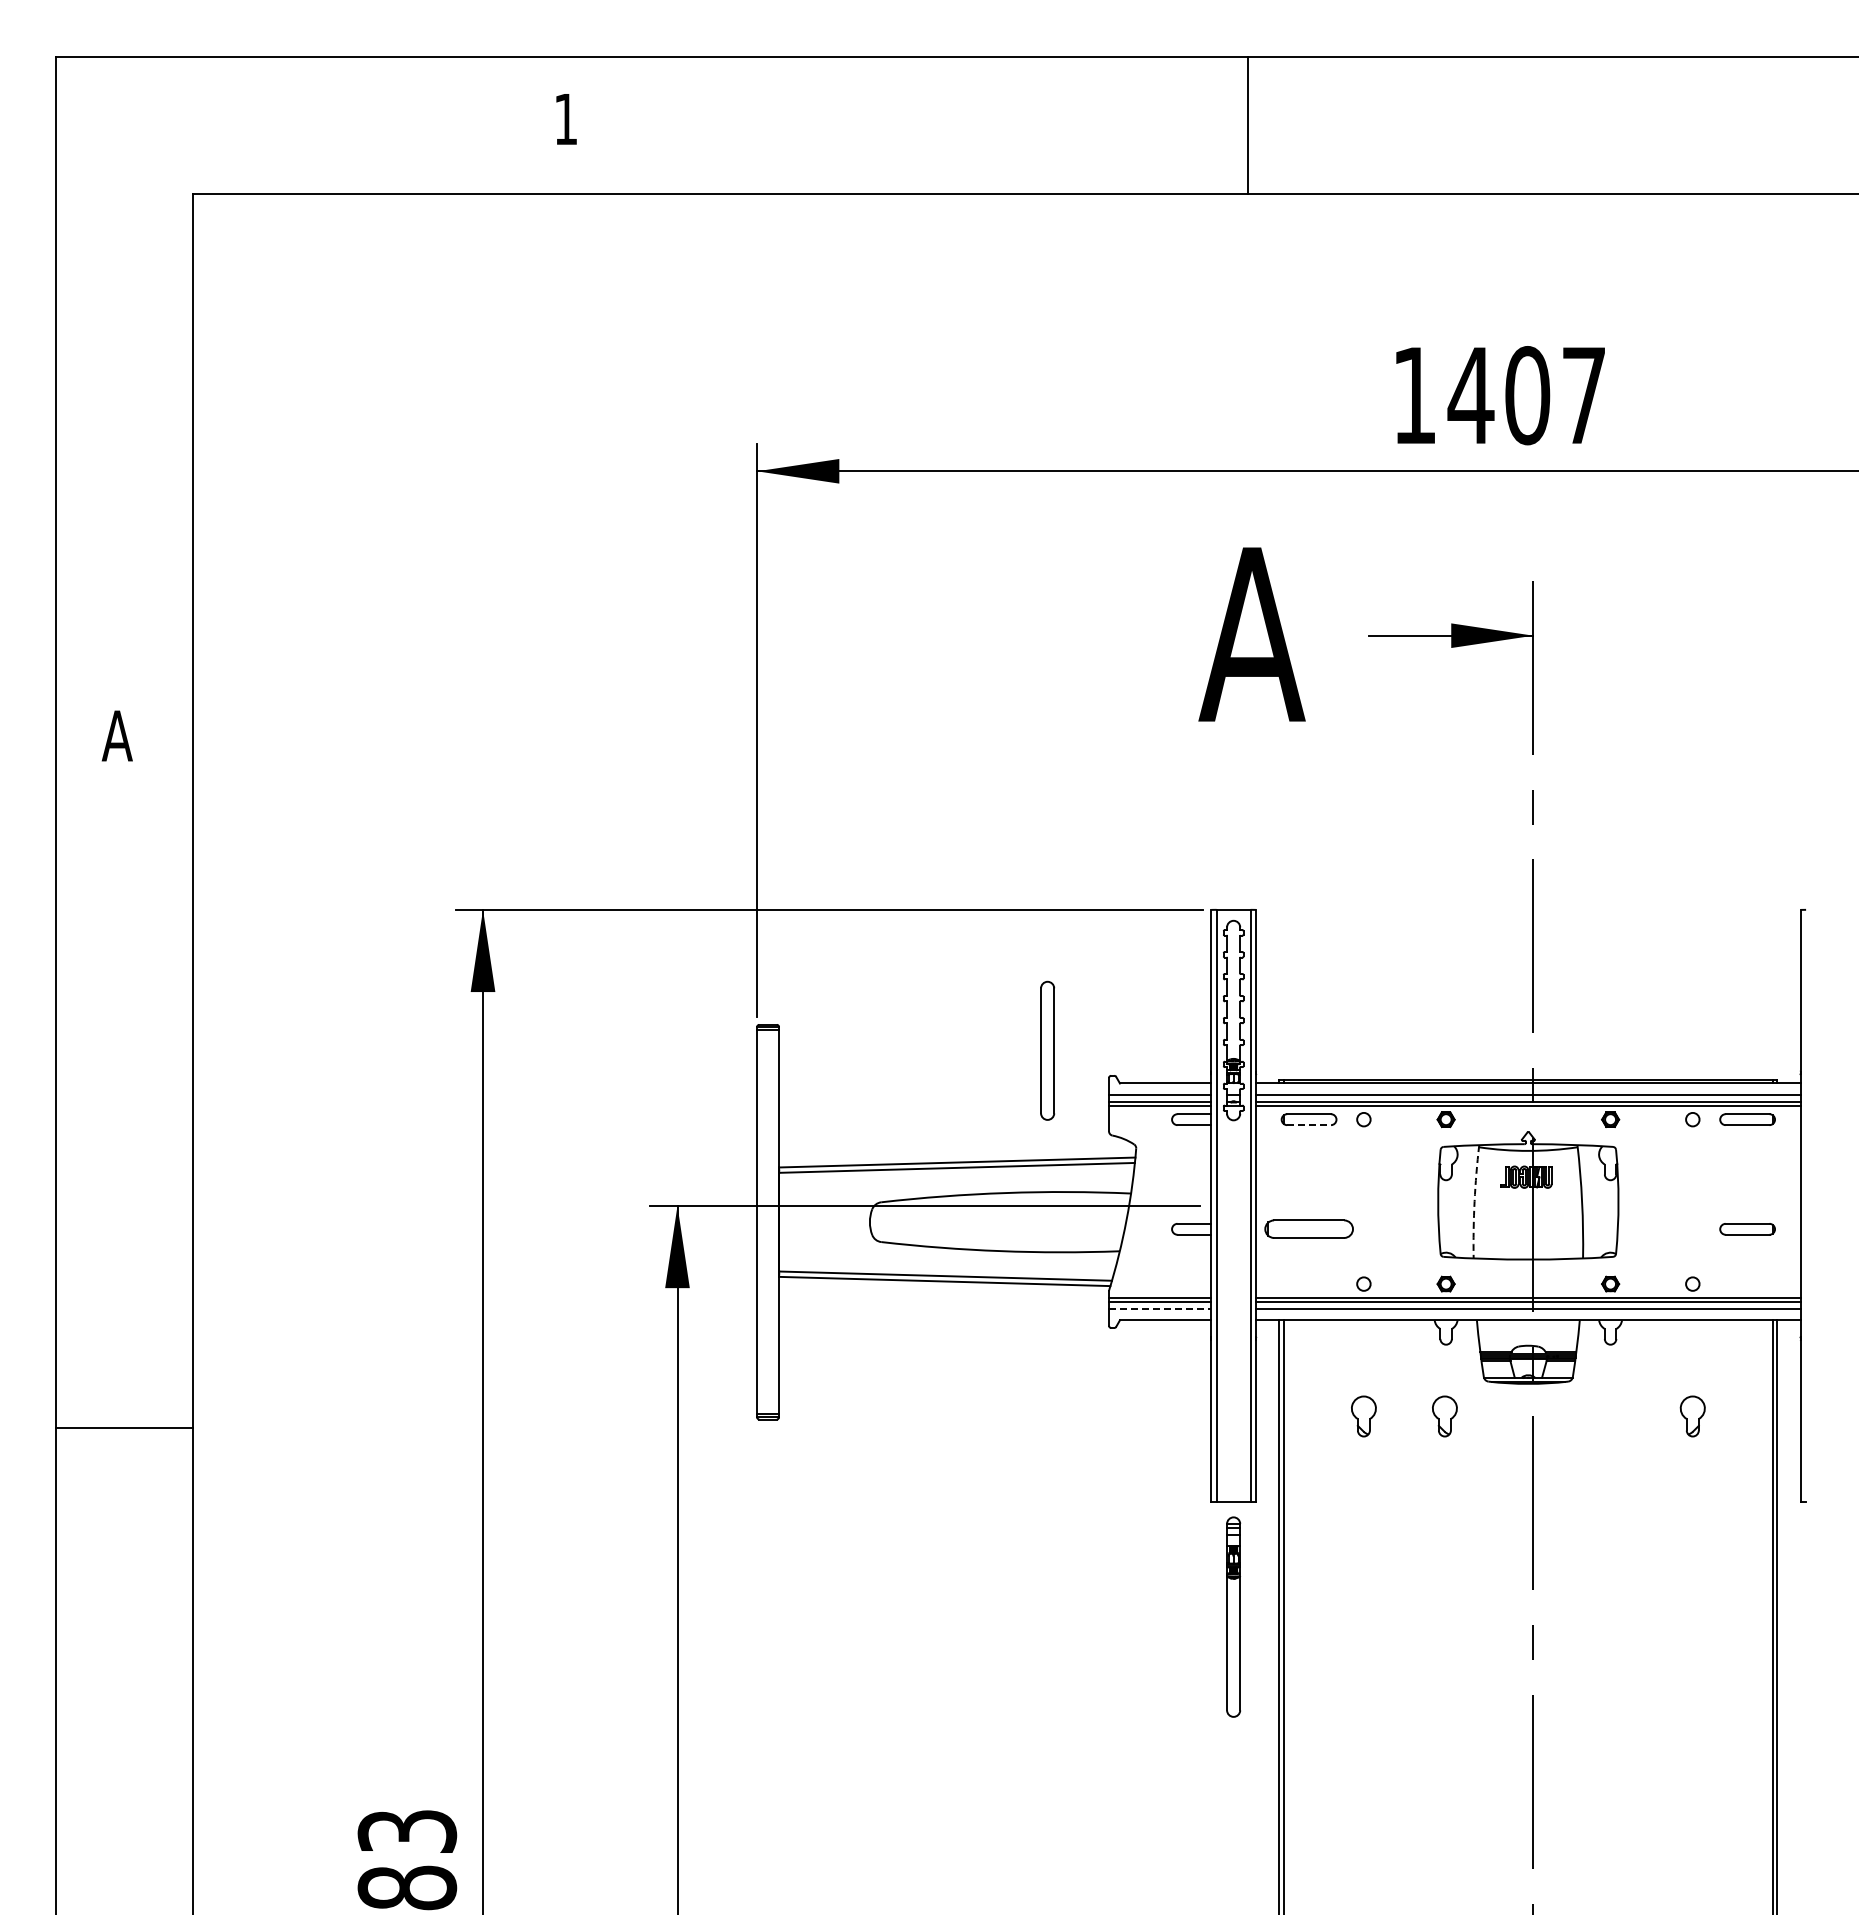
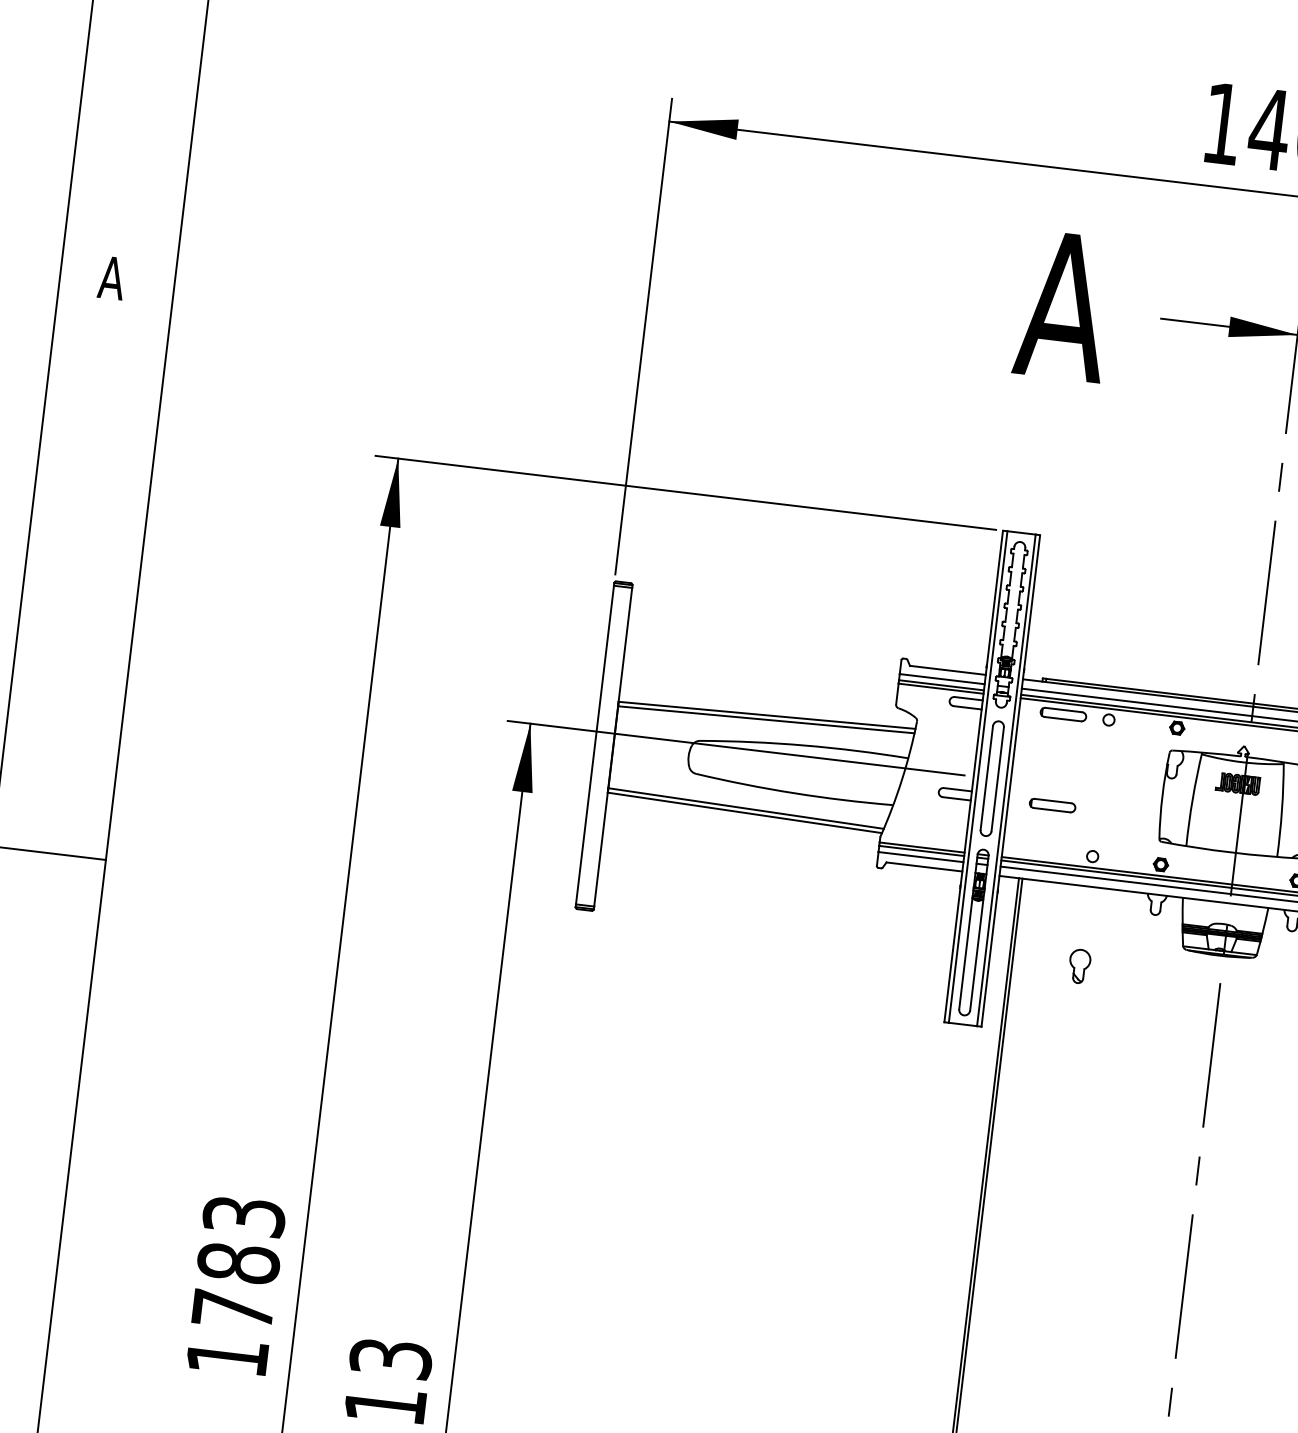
part: (1047, 1050) -> (992, 778), moved
line: (1309, 1125) -> (1063, 719), dashed -> solid
arc: (1474, 1201) -> (1192, 798), dashed -> solid
part: (1308, 1229) -> (1052, 805), size x0.62
line: (1160, 1309) -> (921, 857), dashed -> solid
part: (1444, 1416) -> (1146, 974), removed
part: (1233, 1616) -> (973, 932), moved

